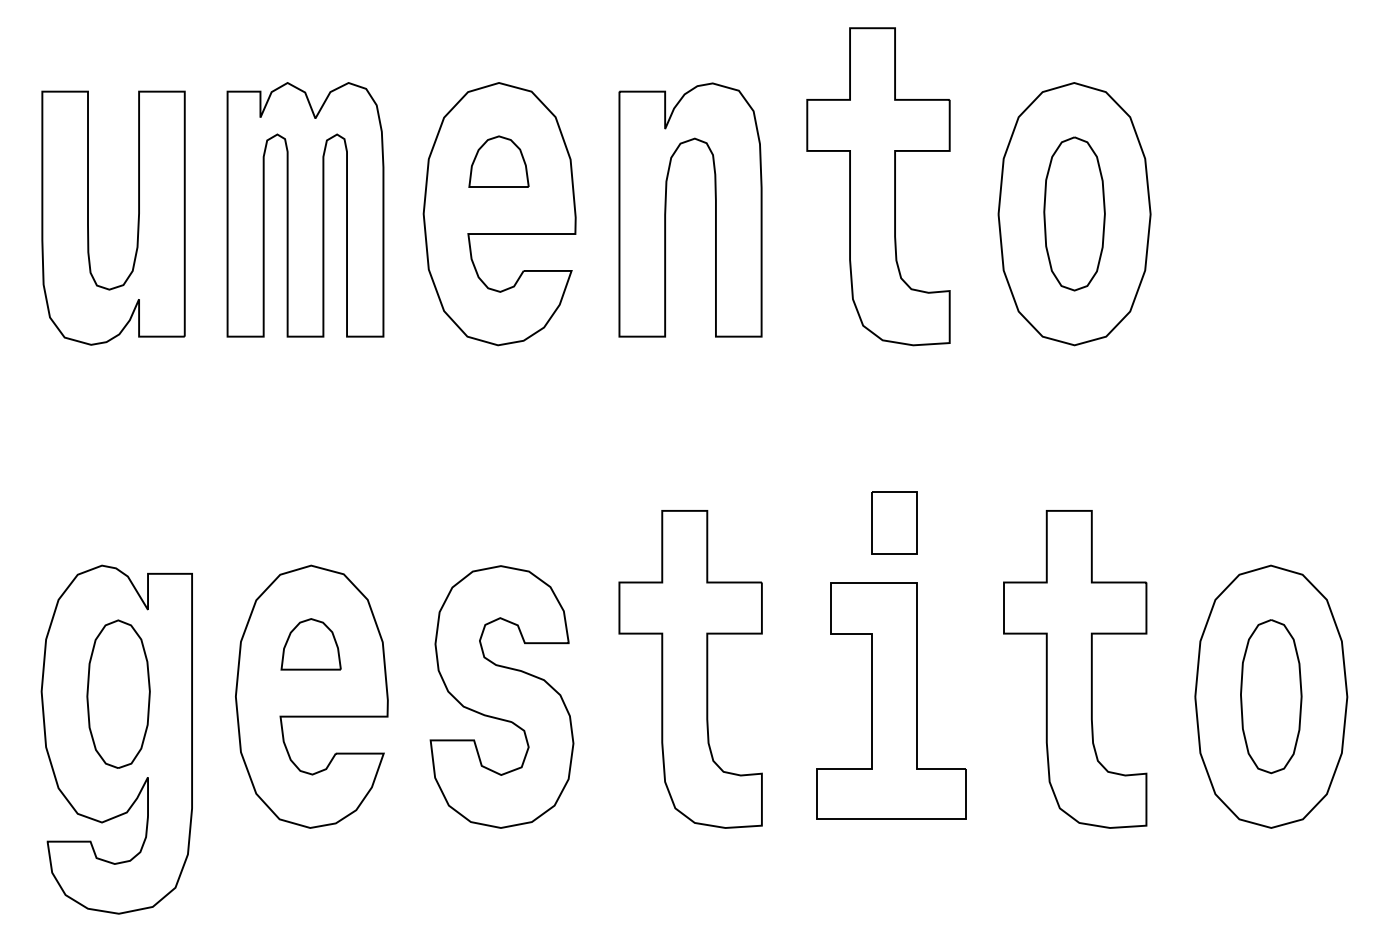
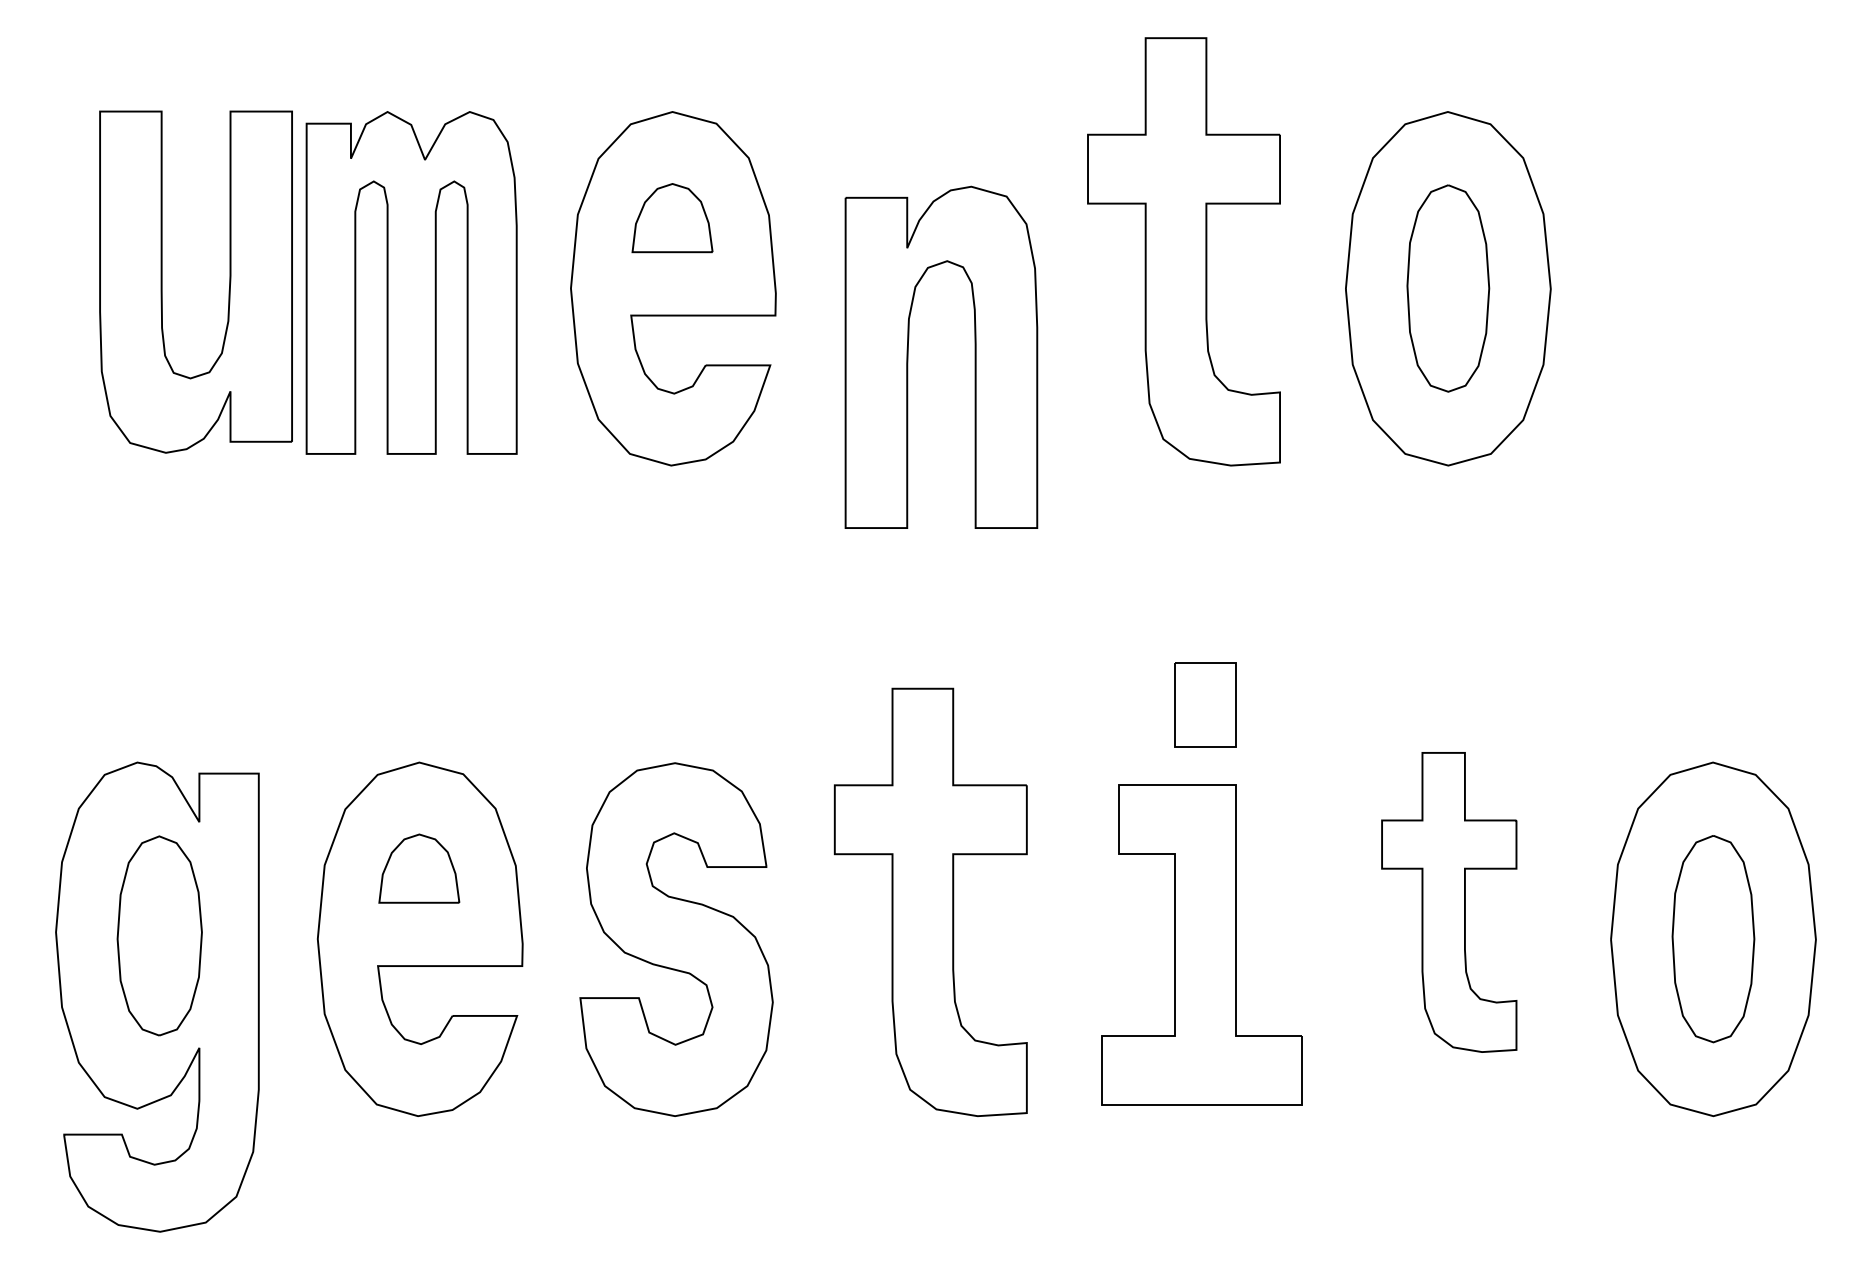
part: (666, 209) -> (909, 356), moved
part: (137, 219) -> (228, 283), moved
part: (1075, 669) -> (1449, 902), size x0.7

